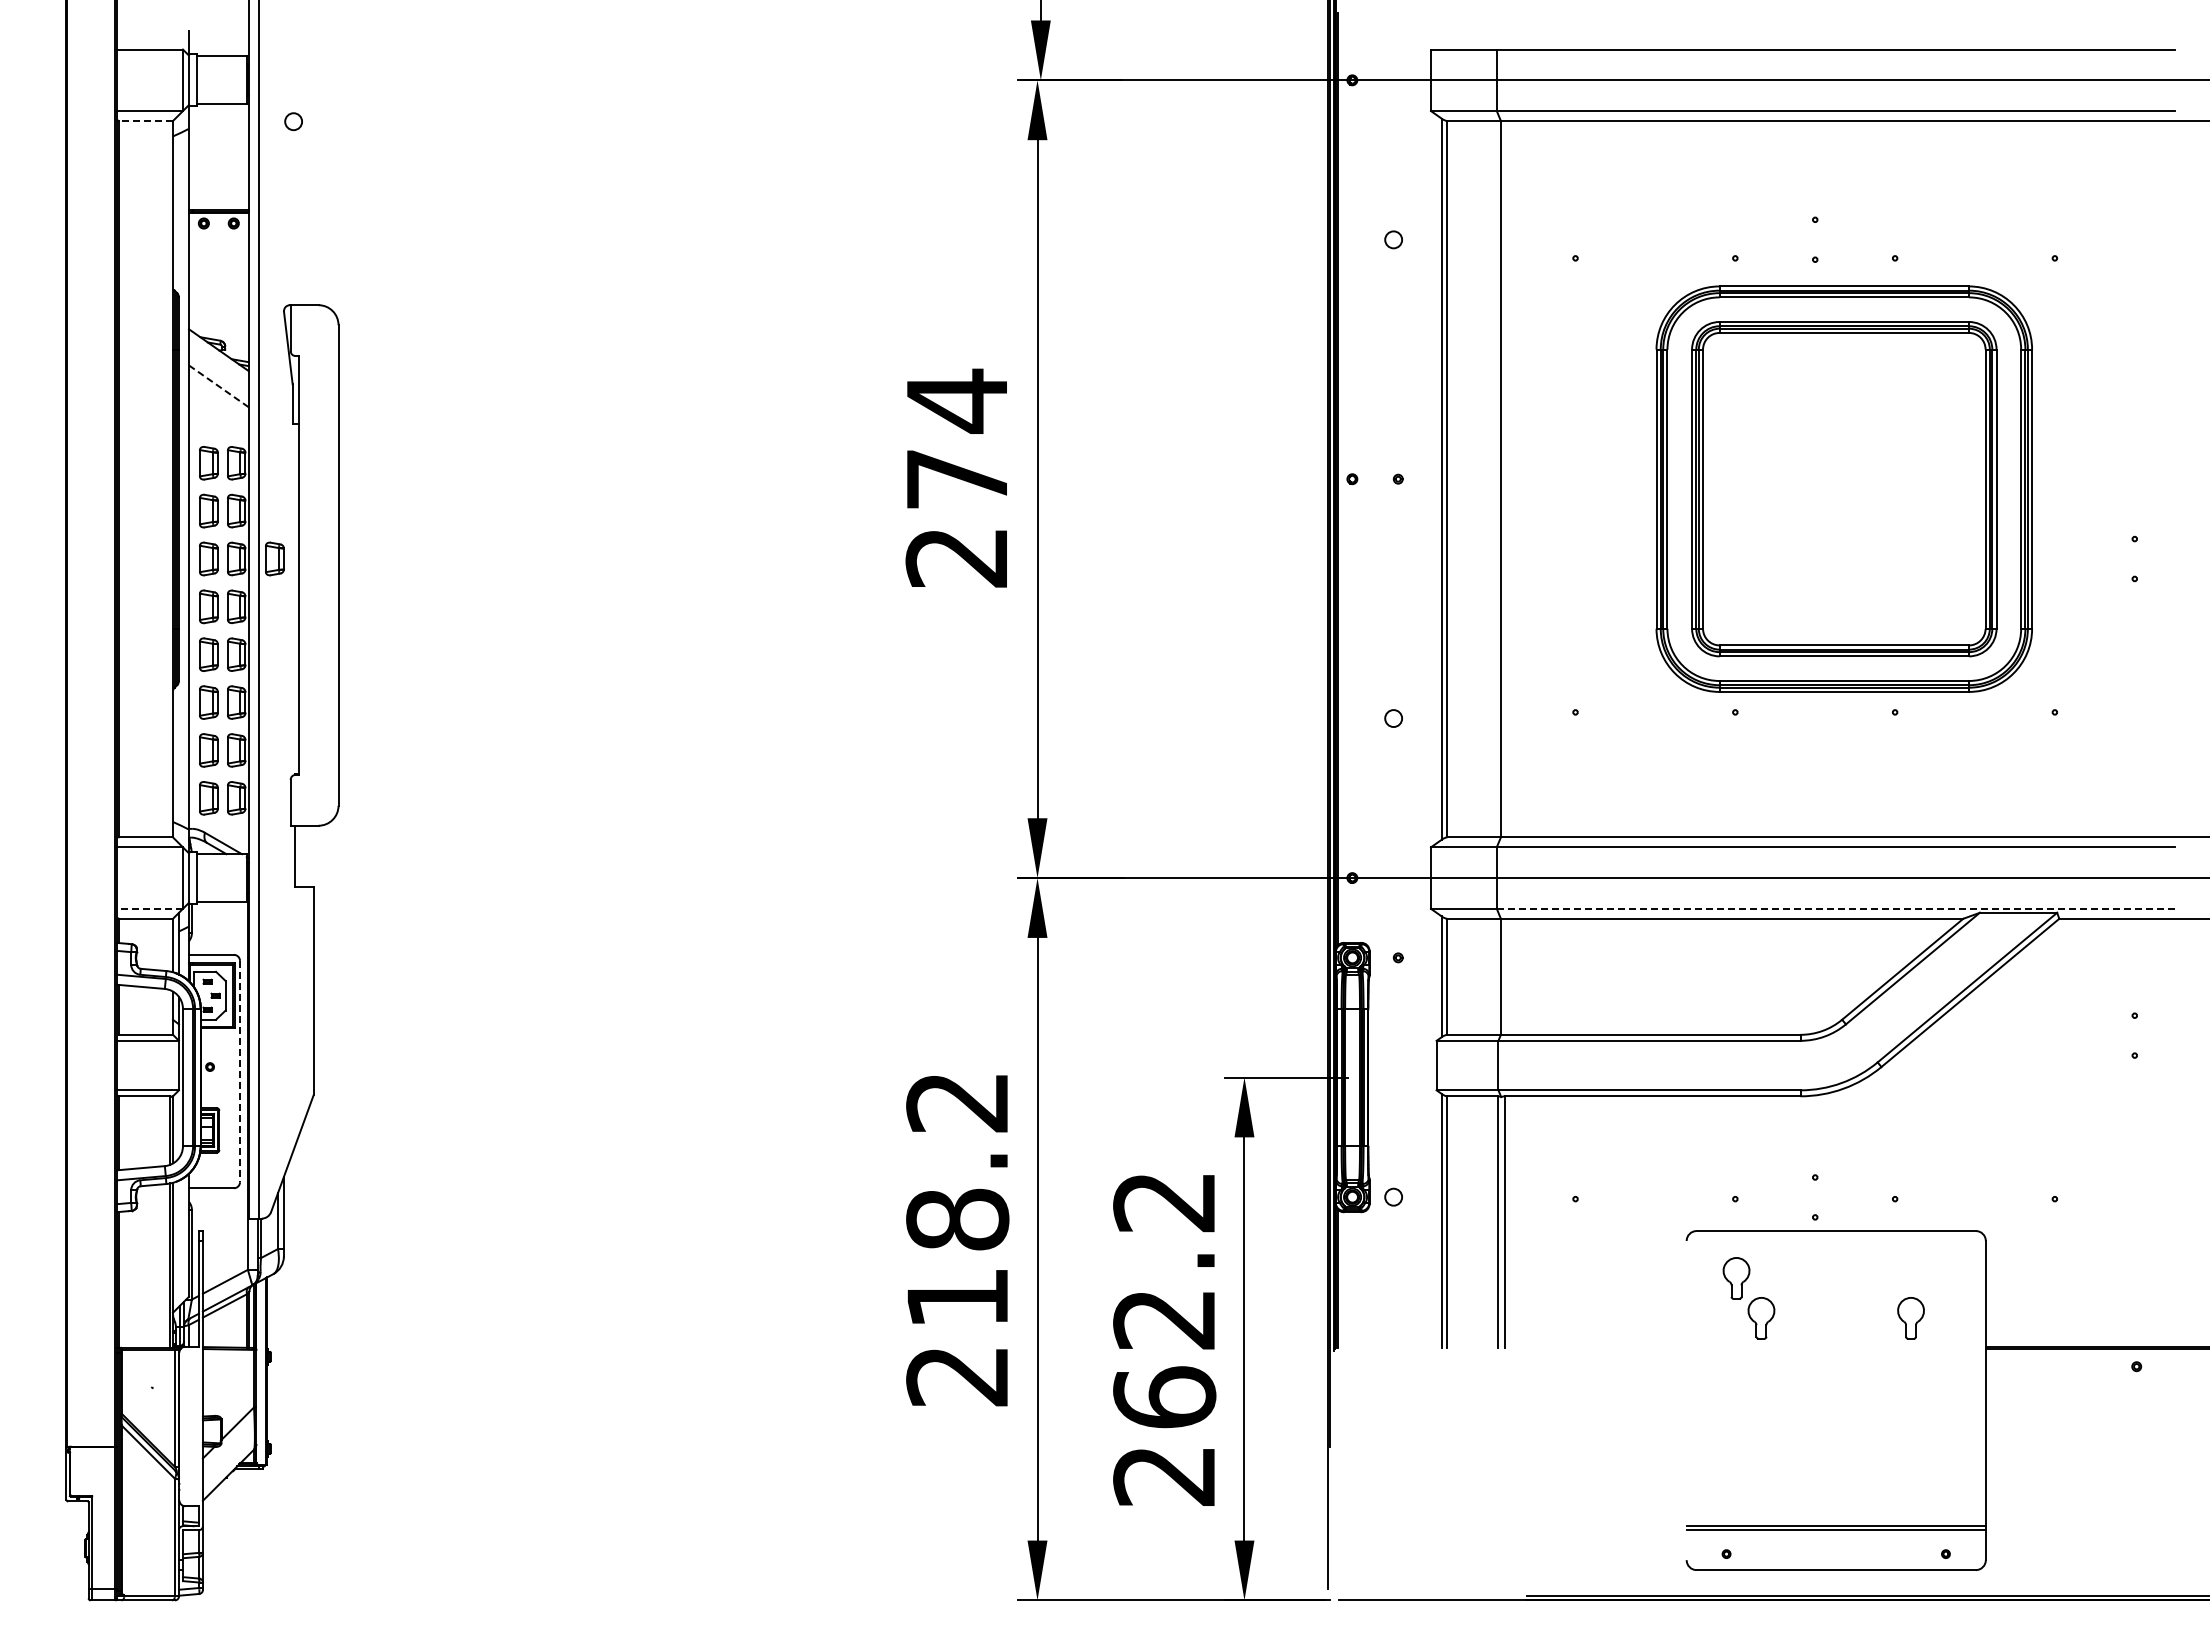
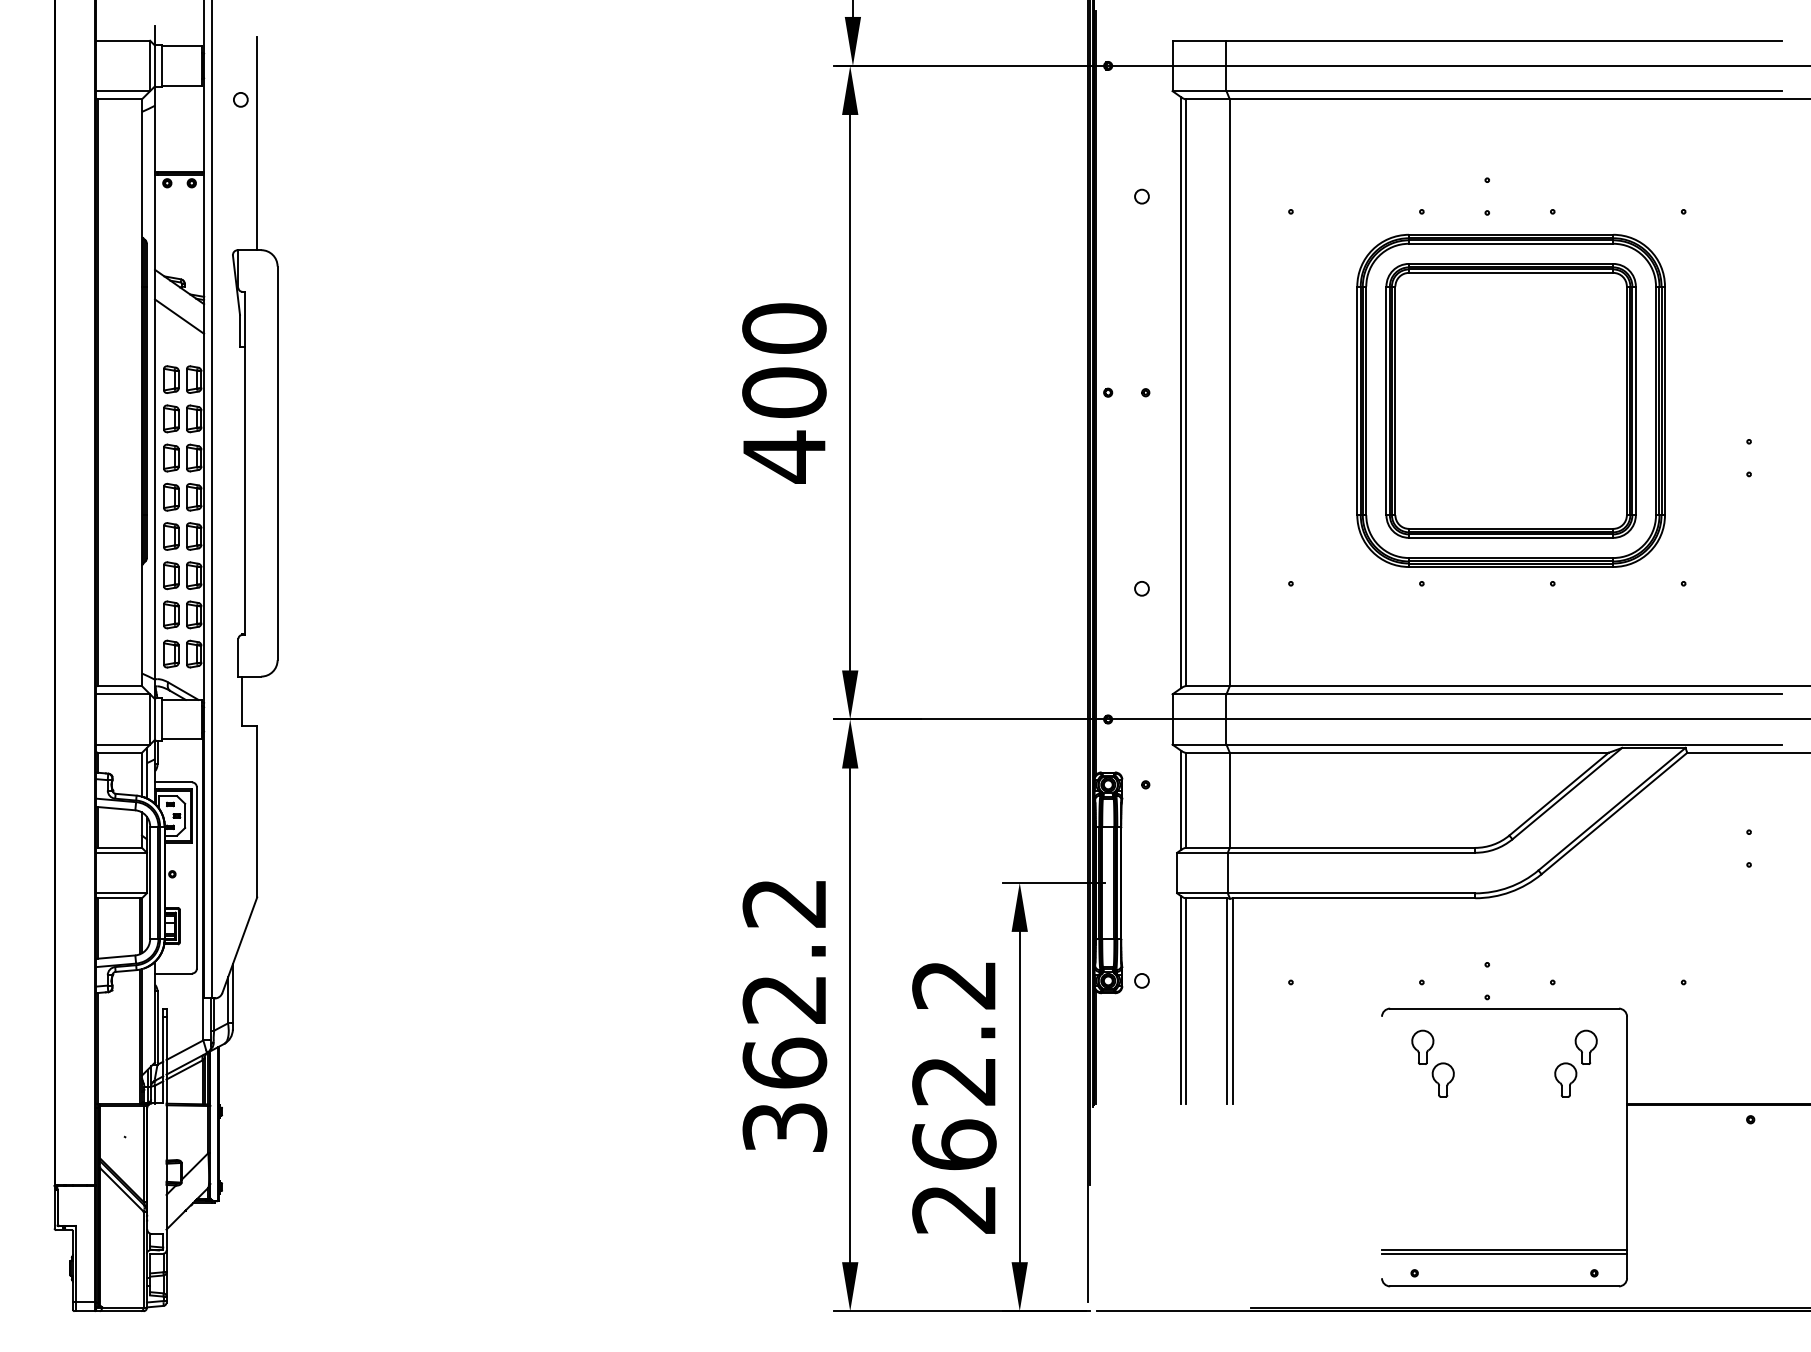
line: (146, 121) -> (120, 99), dashed -> solid
line: (313, 175) -> (257, 143), added
line: (218, 386) -> (179, 316), dashed -> solid
text: (956, 479) -> (783, 392), 274 -> 400
part: (274, 558) -> (225, 457), removed
line: (150, 908) -> (123, 744), dashed -> solid
line: (1835, 908) -> (1503, 744), dashed -> solid
line: (240, 1071) -> (197, 877), dashed -> solid
part: (1935, 1278) -> (1585, 1047), added
text: (957, 1297) -> (784, 1063), 218.2 -> 362.2

